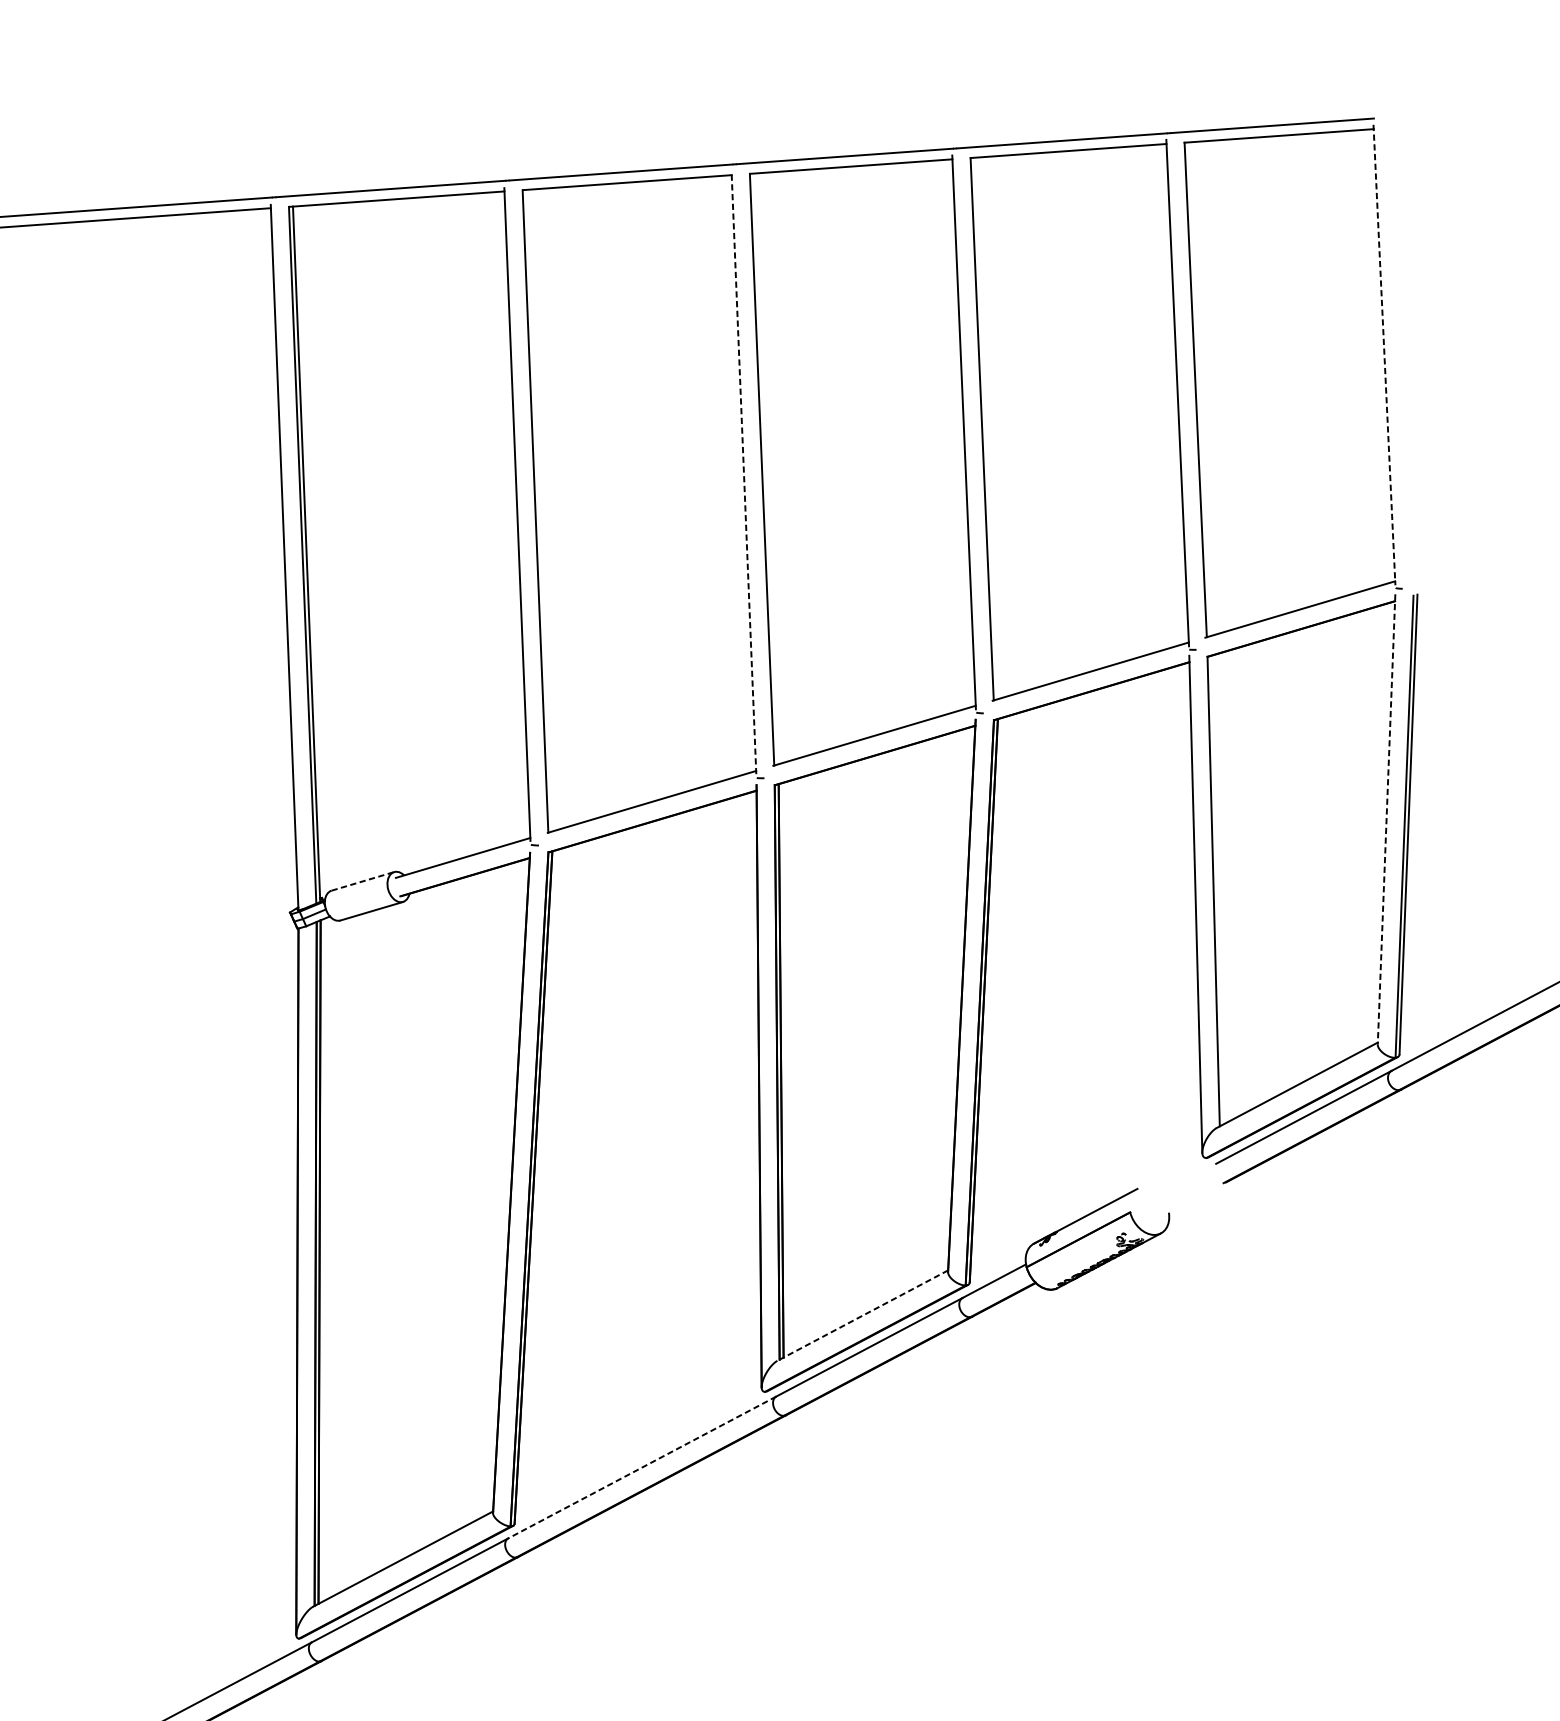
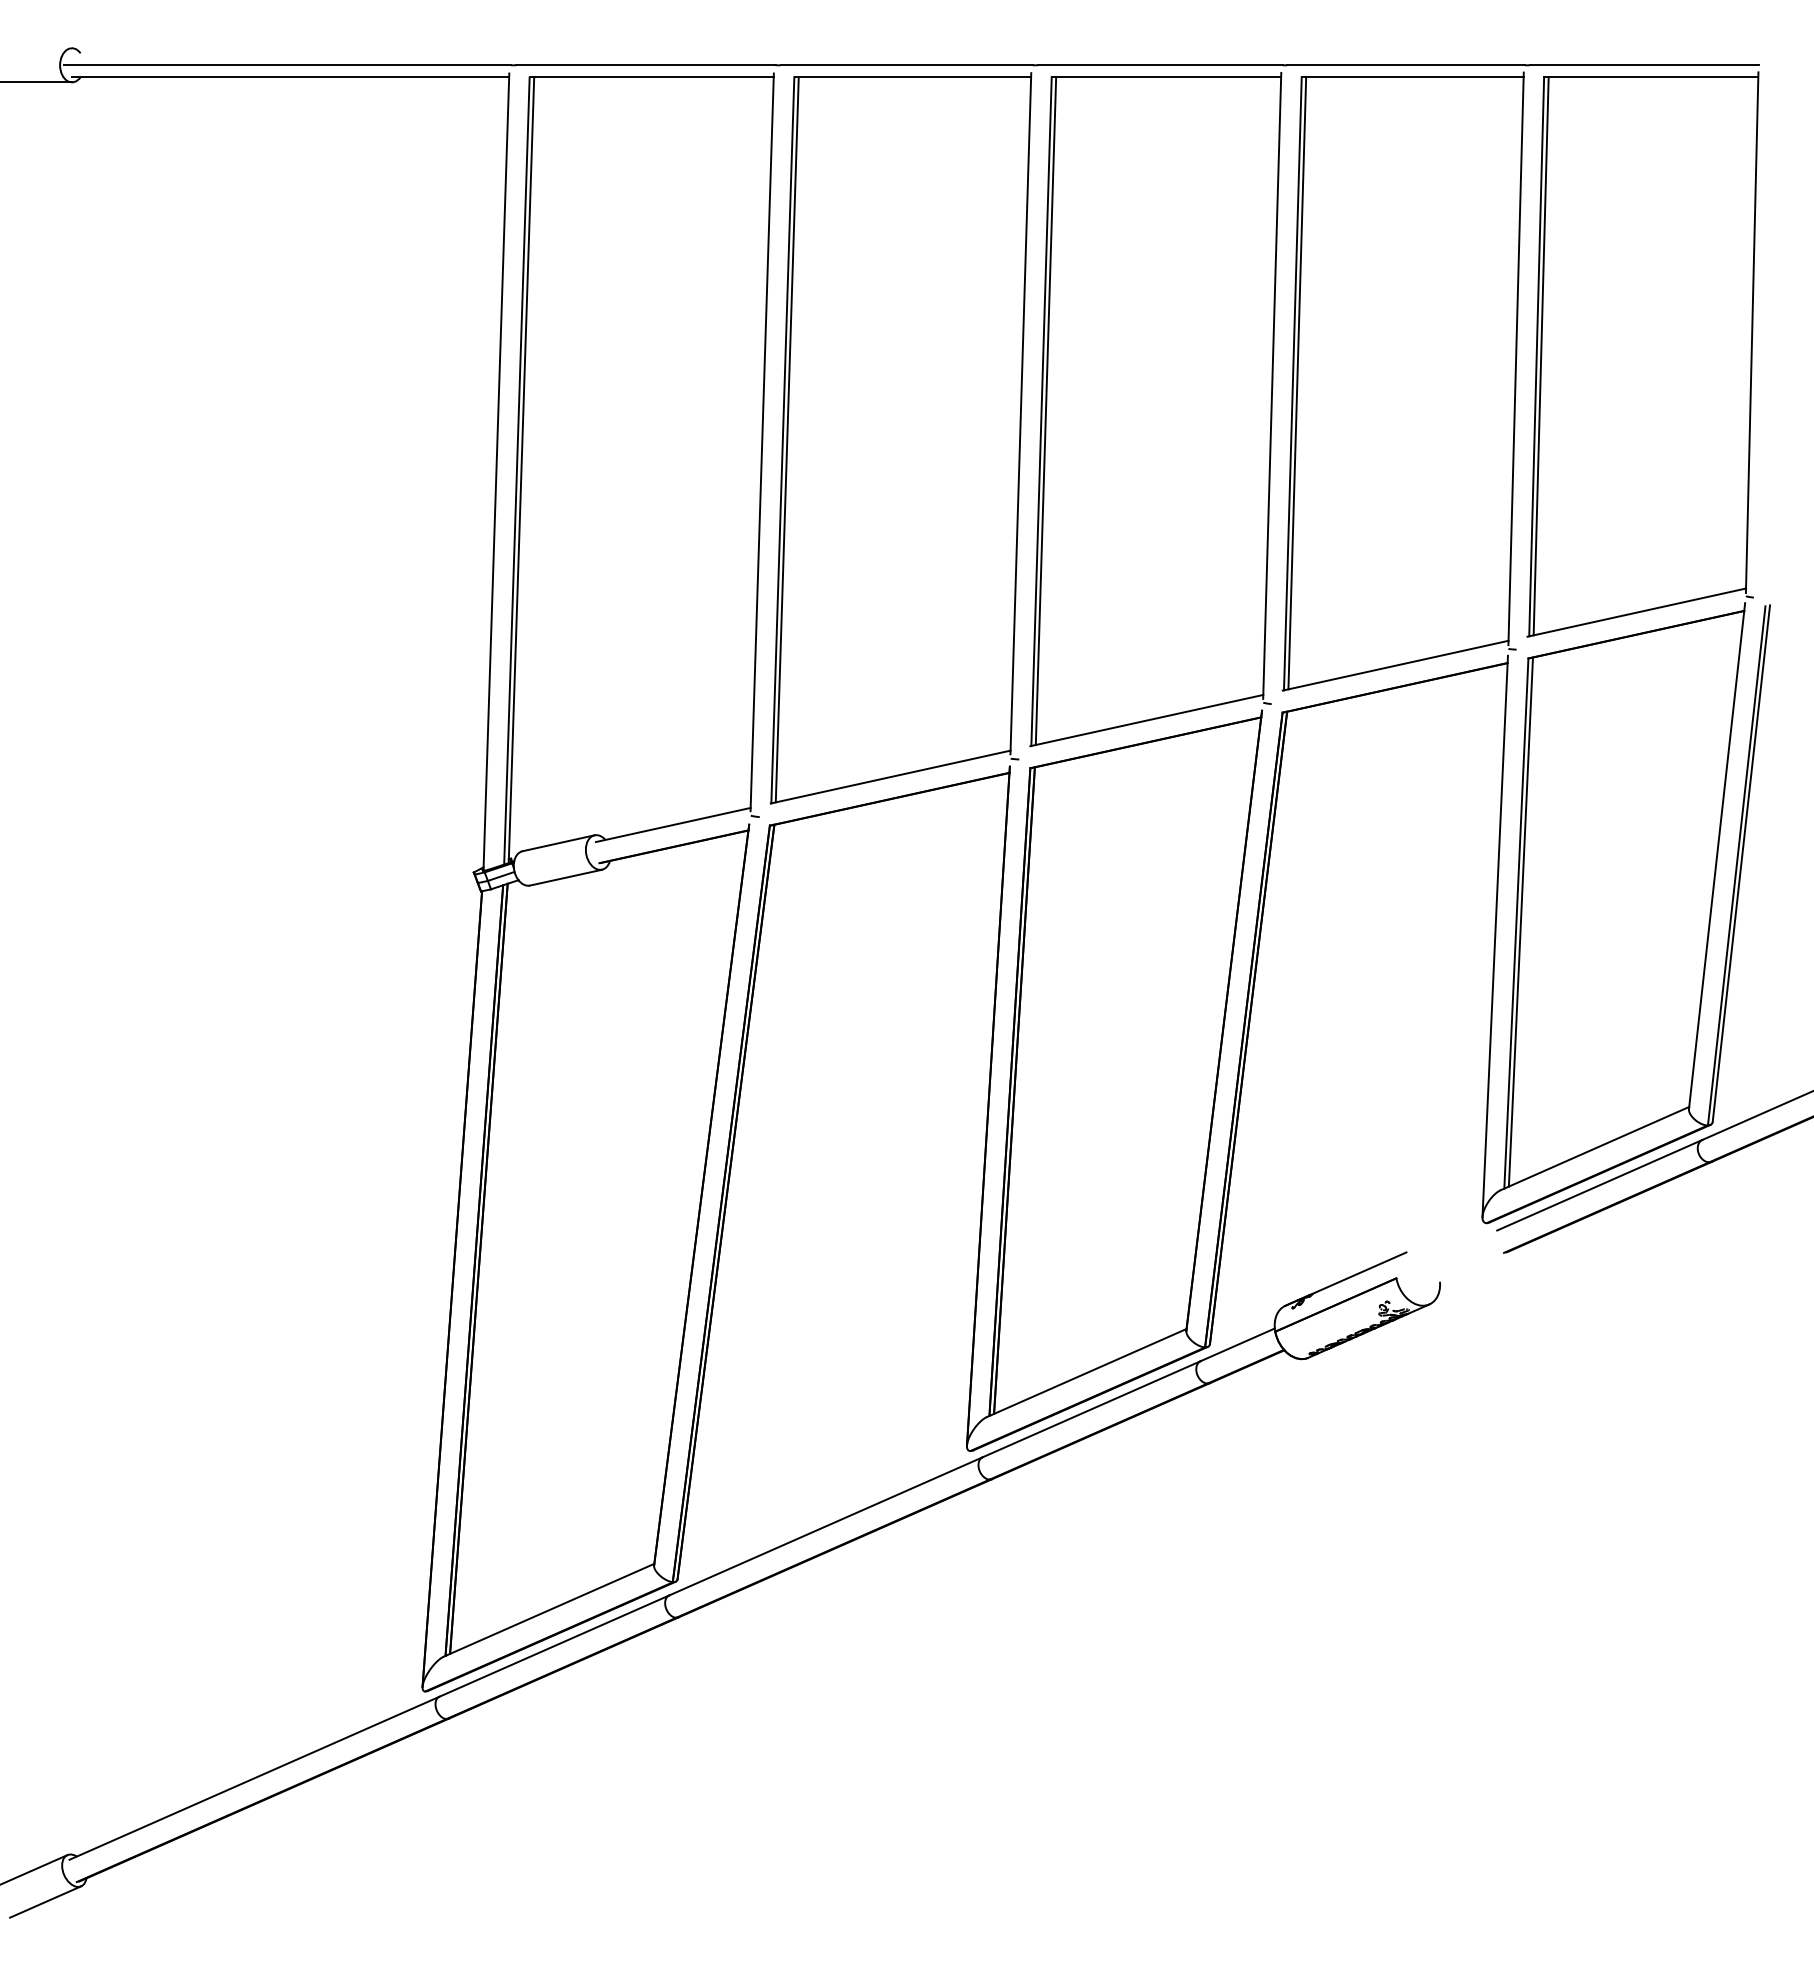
line: (1384, 355) -> (1752, 333), dashed -> solid
line: (1199, 389) -> (1540, 356), added
line: (986, 428) -> (1297, 383), added
line: (765, 469) -> (1045, 411), added
line: (743, 472) -> (1020, 413), dashed -> solid
line: (538, 510) -> (786, 439), added
line: (1386, 819) -> (1717, 856), dashed -> solid
line: (362, 881) -> (558, 843), dashed -> solid
line: (1217, 889) -> (1520, 921), added
line: (862, 1316) -> (1086, 1373), dashed -> solid
line: (641, 1467) -> (825, 1526), dashed -> solid

